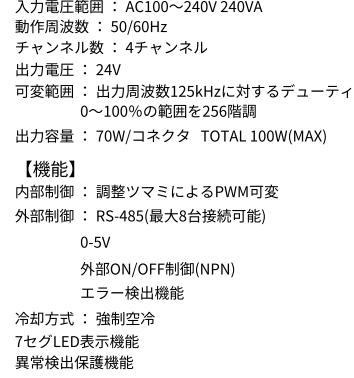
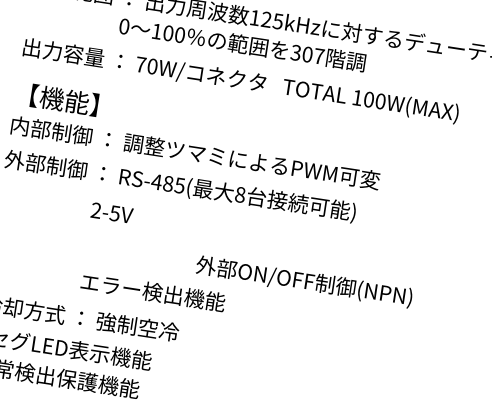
text: (214, 110) -> (307, 53), 256 -> 307
text: (83, 241) -> (95, 209), 0-5V -> 2-5V
text: (157, 269) -> (304, 281), moved

